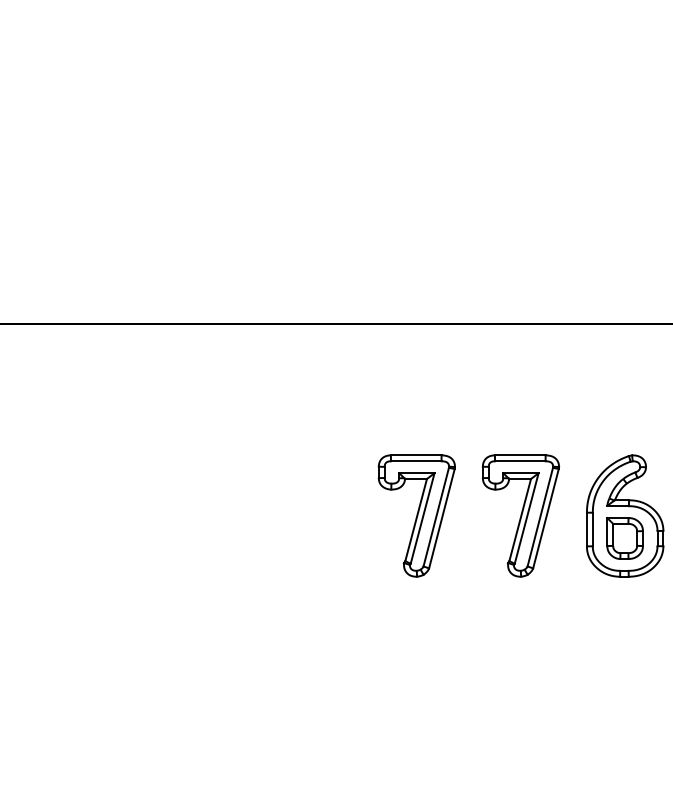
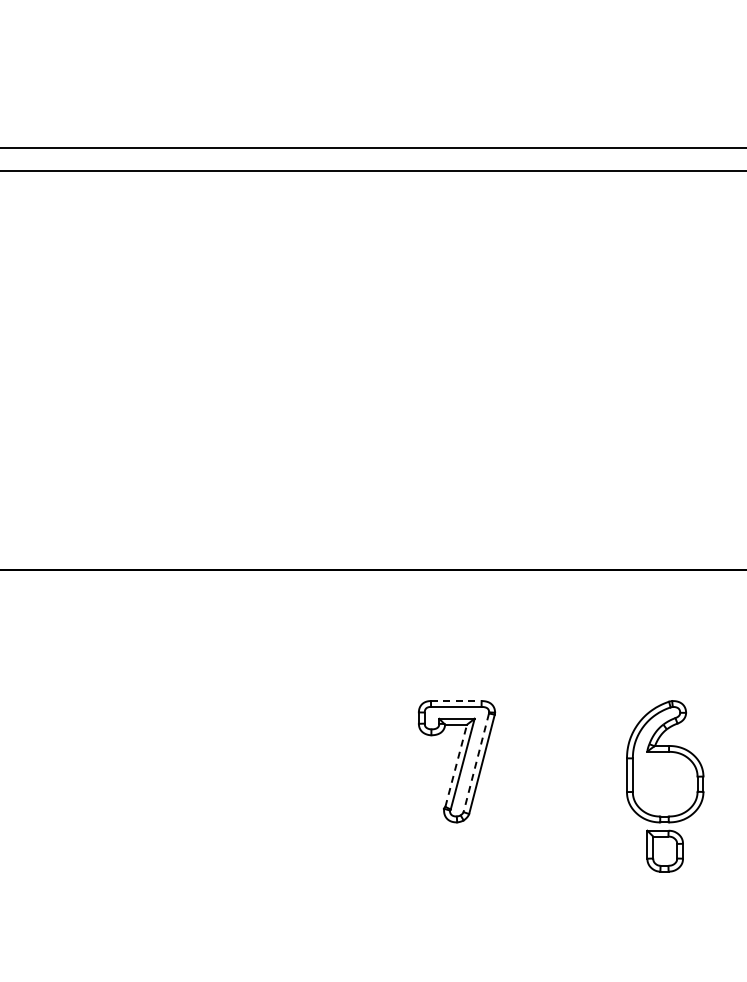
line: (416, 455) -> (456, 701), solid -> dashed
part: (521, 515) -> (561, 761), removed
line: (436, 516) -> (476, 762), solid -> dashed
line: (416, 519) -> (456, 765), solid -> dashed
part: (624, 537) -> (664, 850), moved

